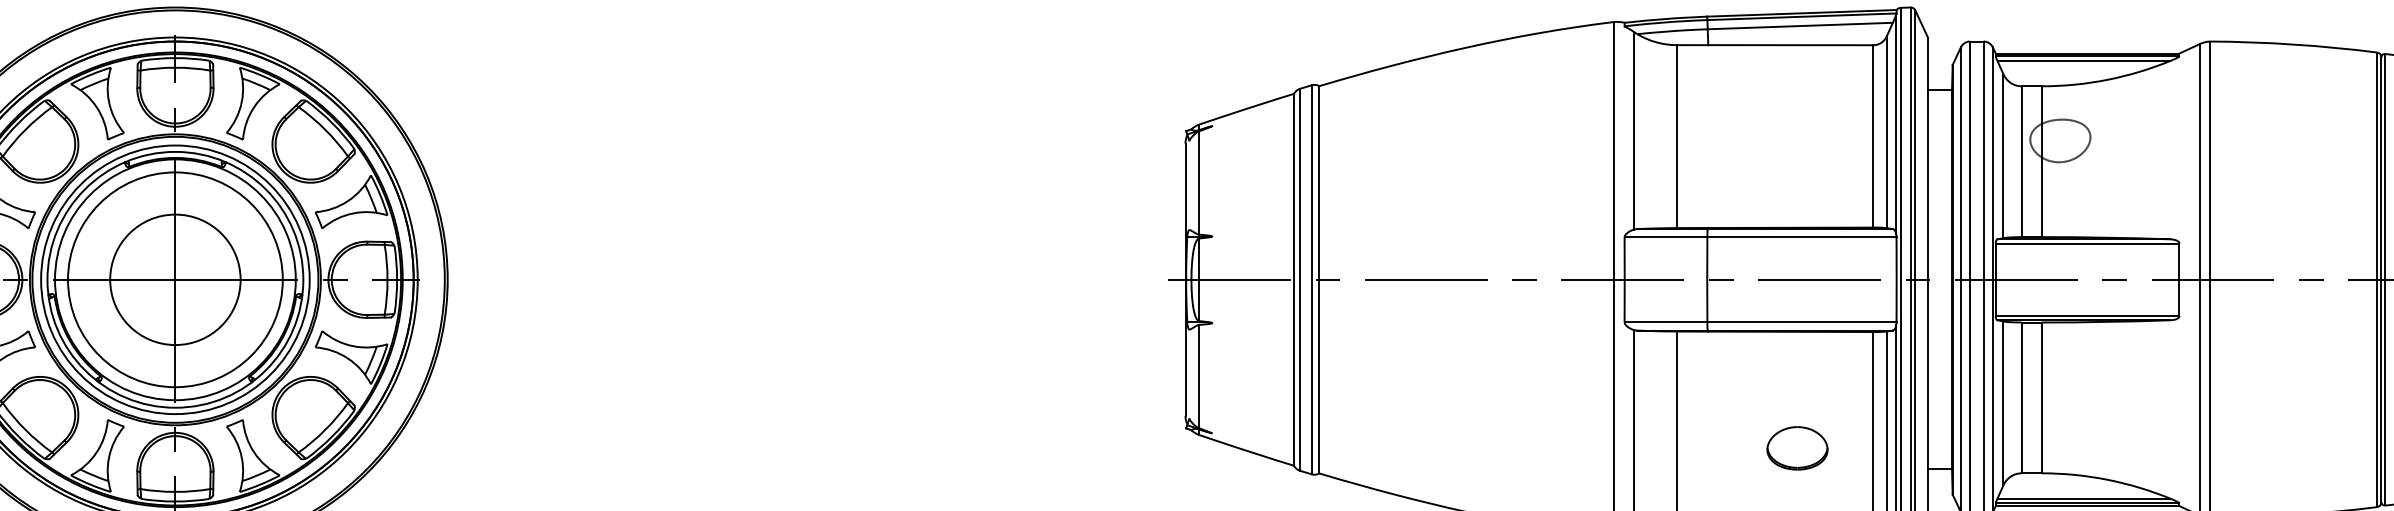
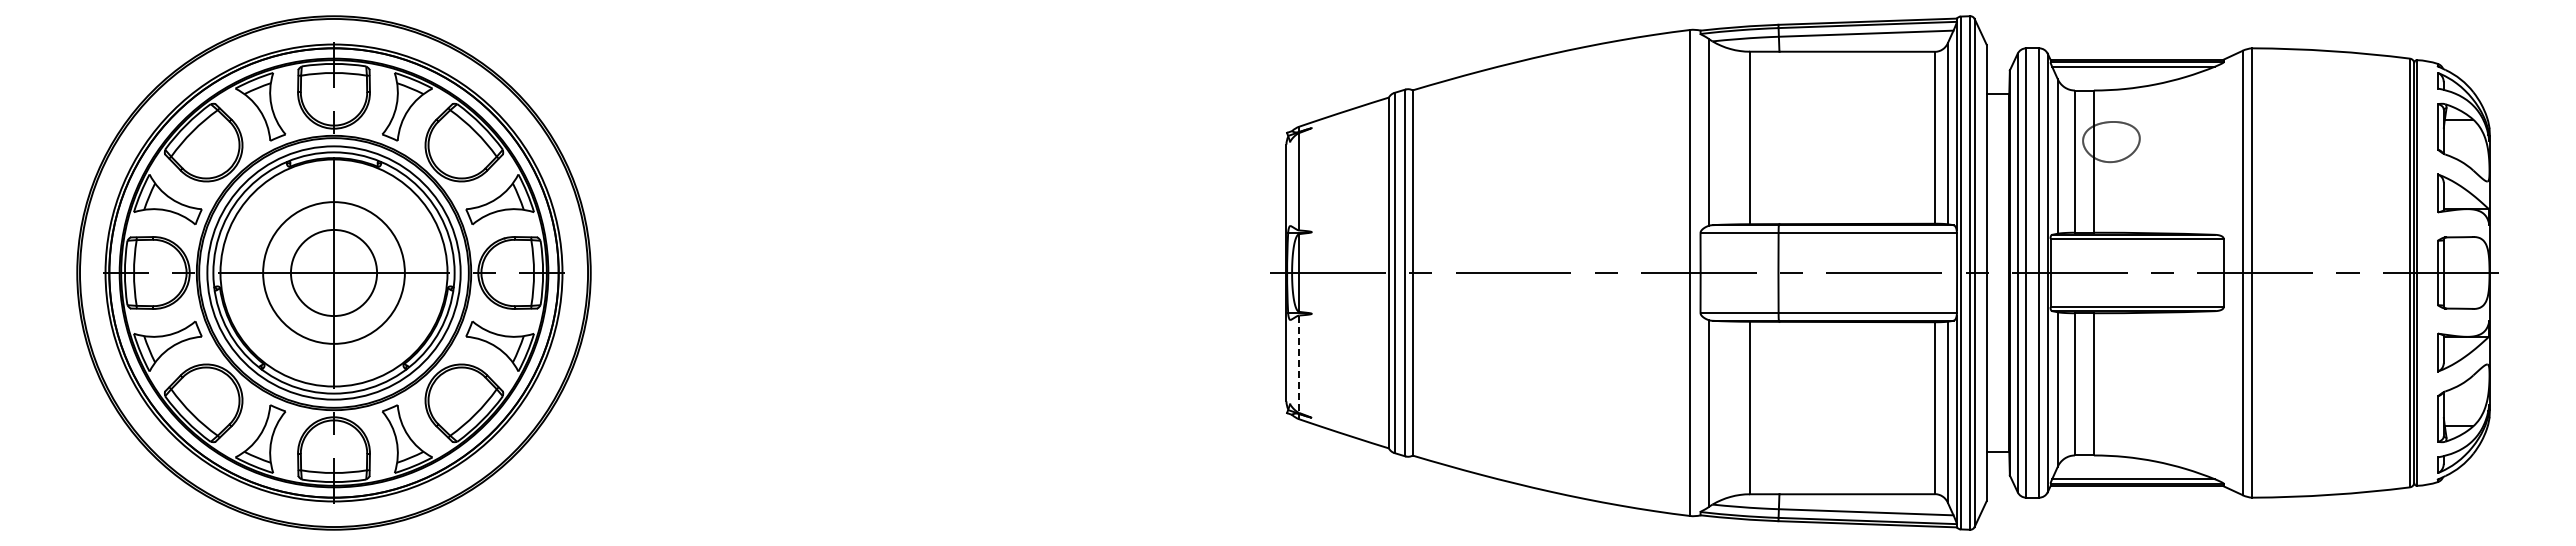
circle: (174, 279) -> (333, 272), size x0.7
circle: (174, 279) -> (333, 272), size x0.7
line: (1199, 376) -> (1299, 364), solid -> dashed
part: (1797, 447) -> (1863, 431), removed

